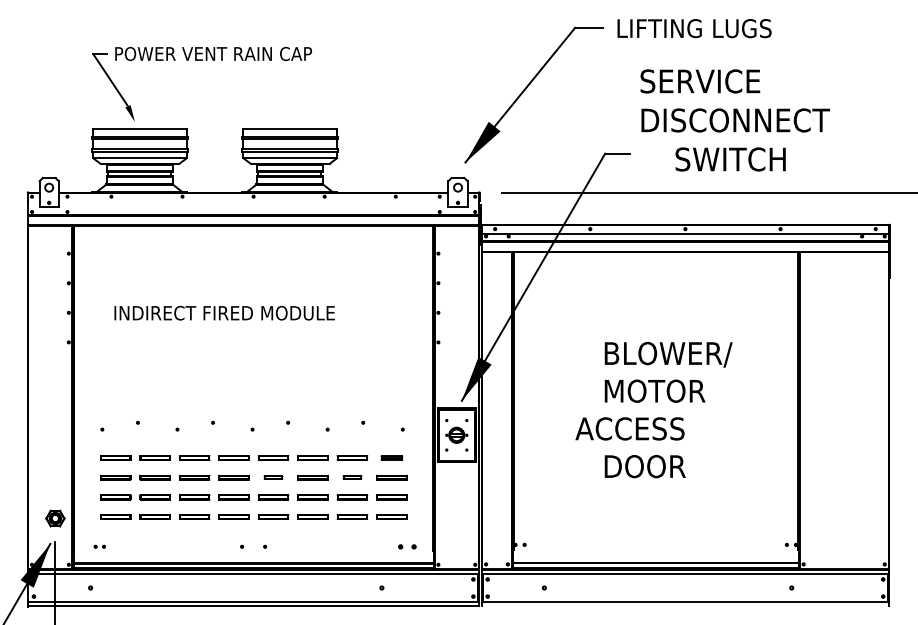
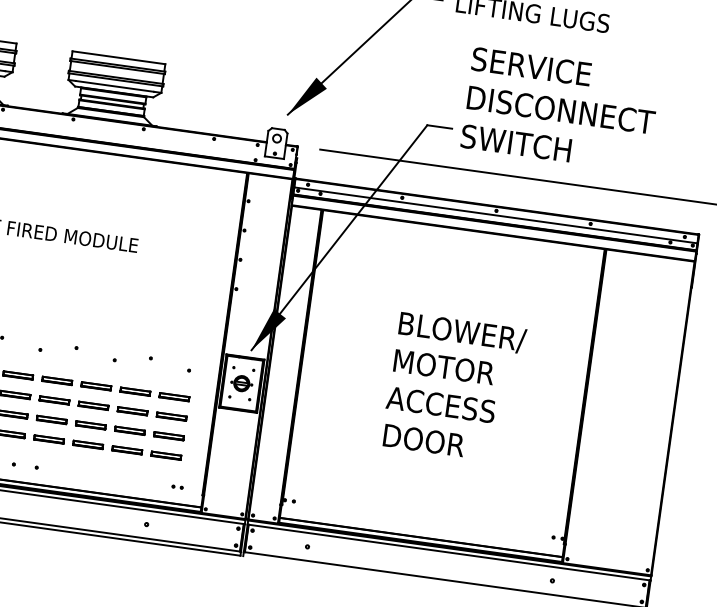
text: (730, 159) -> (516, 143), moved
text: (629, 428) -> (440, 404), moved
part: (391, 457) -> (174, 396), size x1.43
part: (273, 477) -> (54, 400), size x1.67
part: (352, 477) -> (132, 411), size x1.67
part: (407, 546) -> (177, 486), size x0.62

